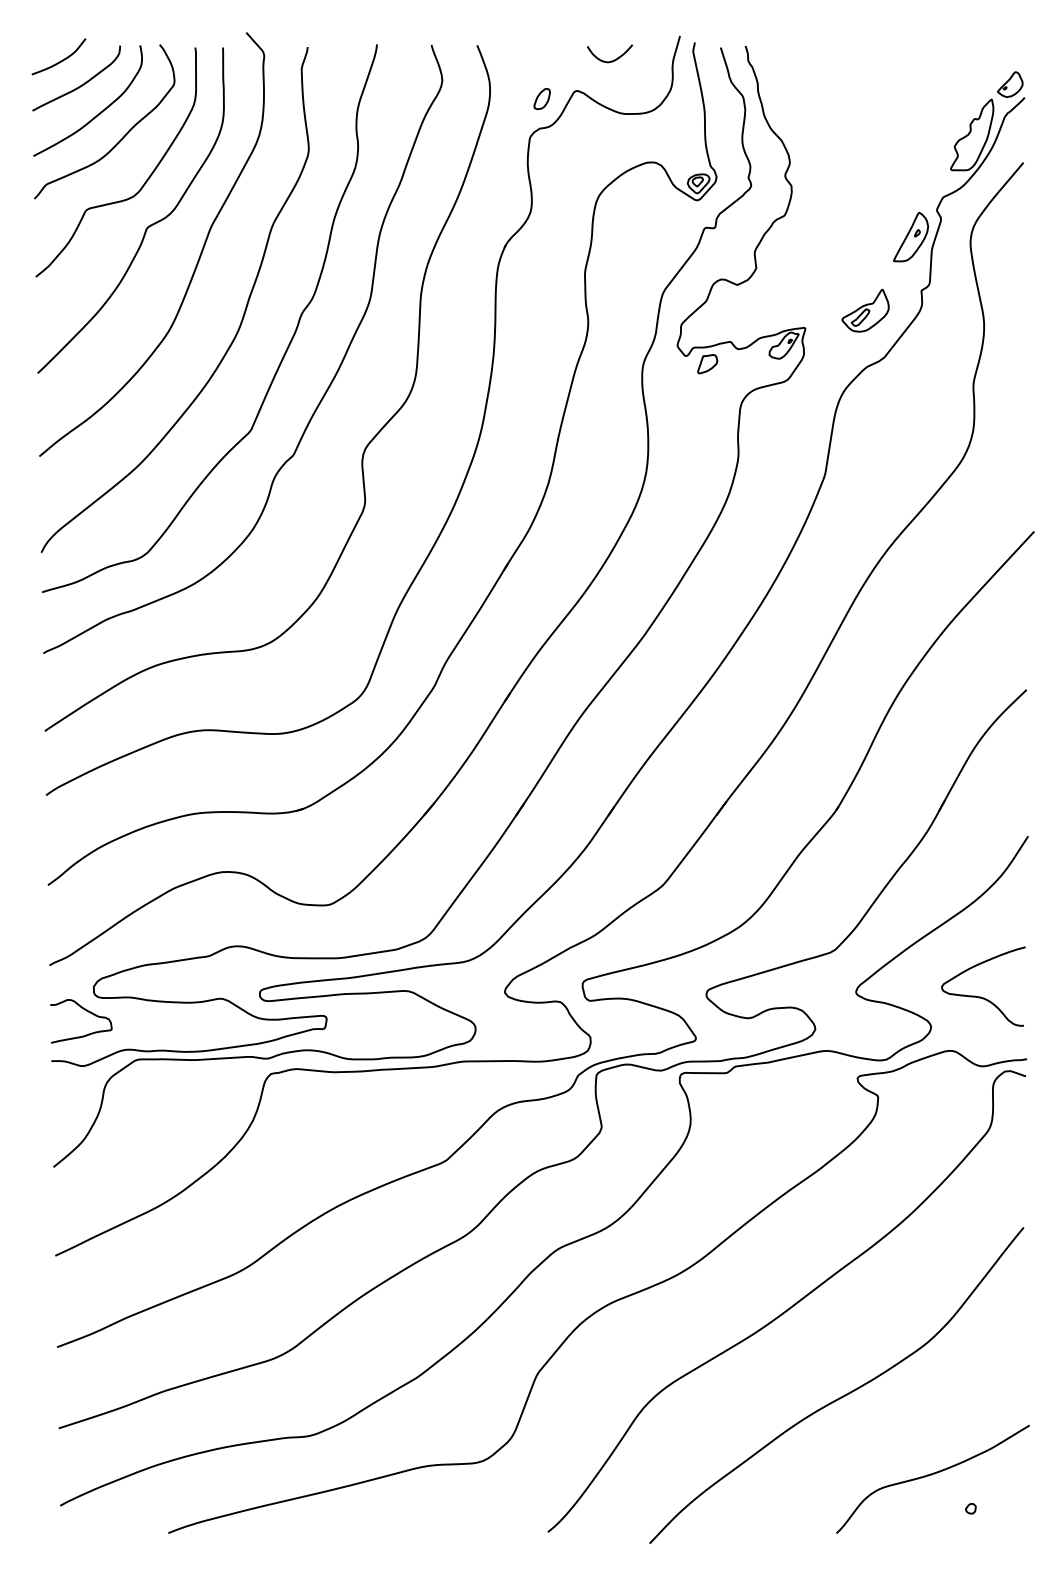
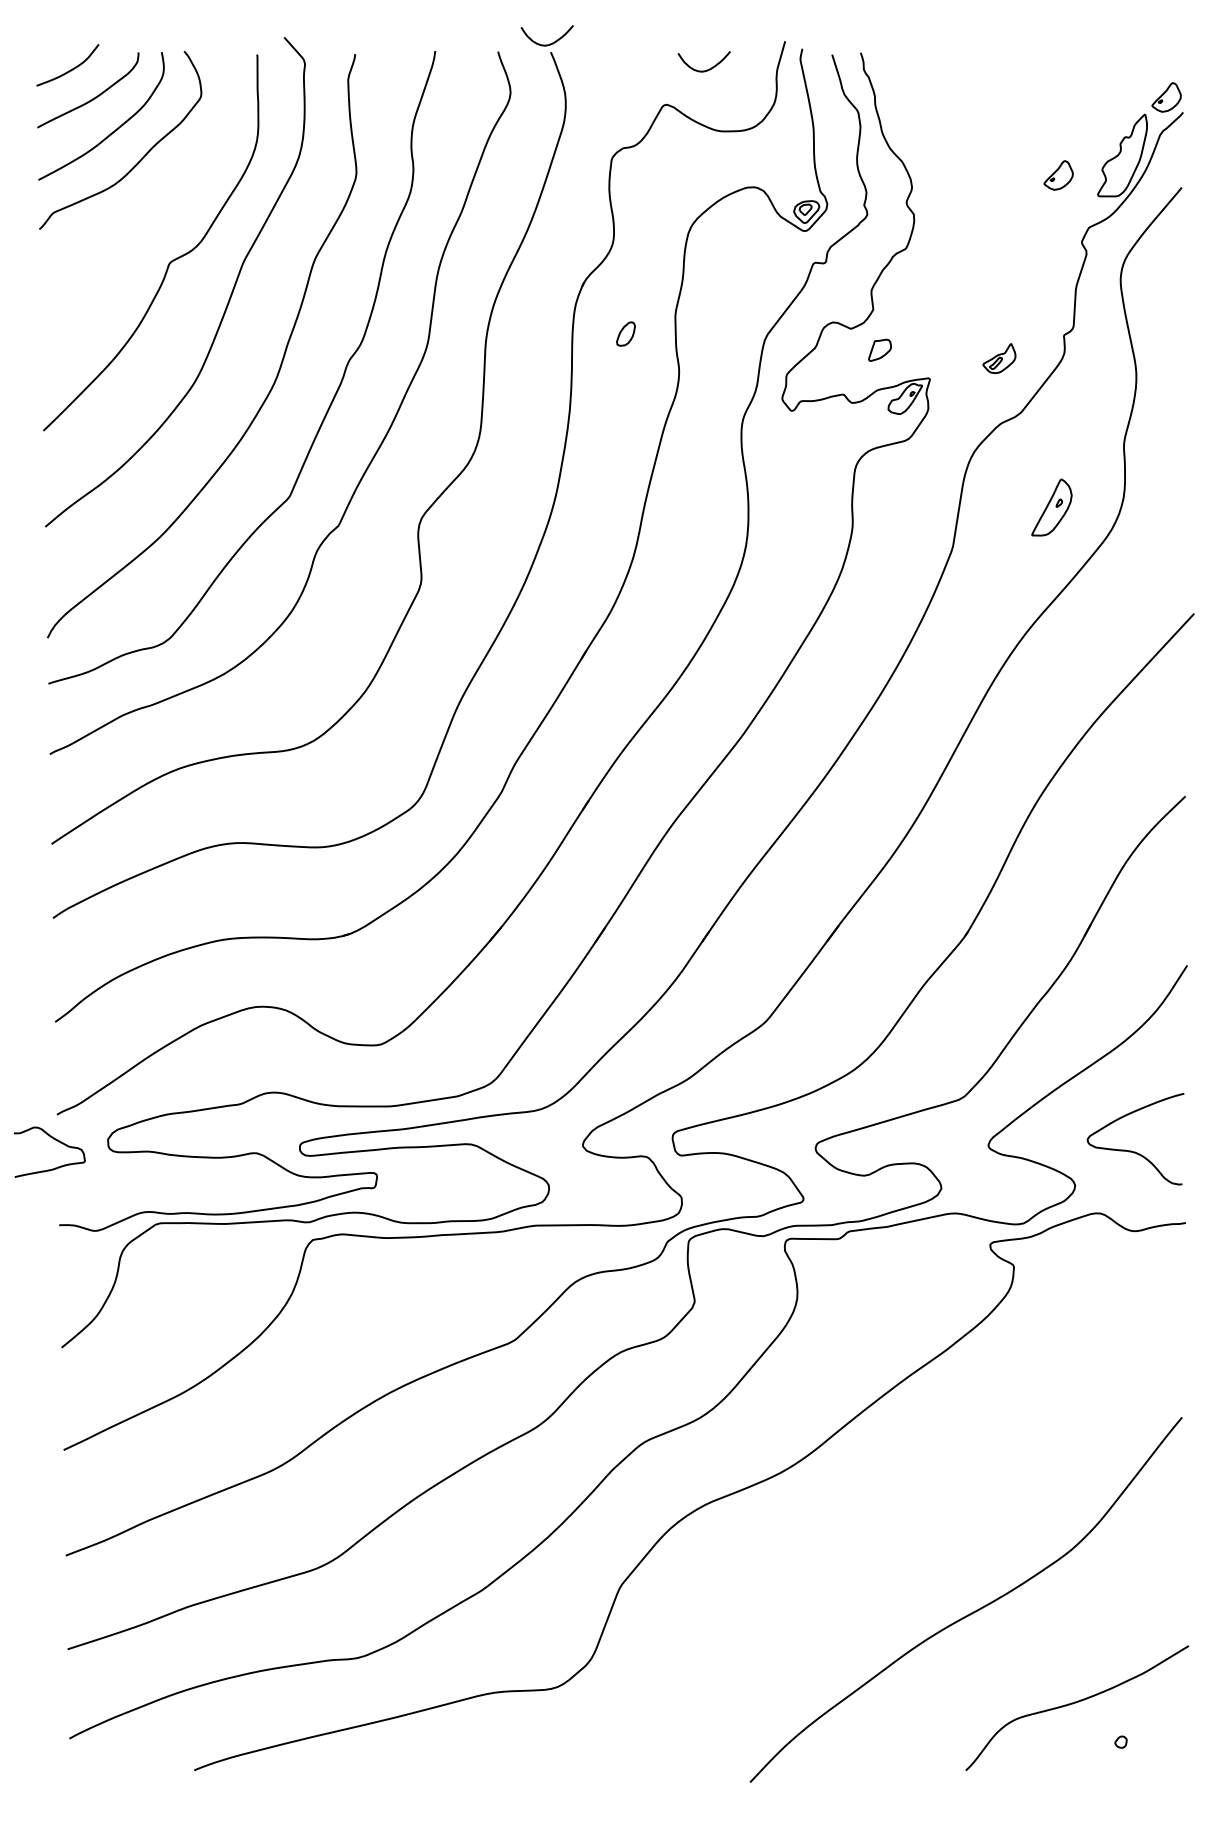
curve: (475, 37) -> (549, 43), added
part: (541, 98) -> (625, 333), moved
part: (916, 152) -> (1058, 175), added
curve: (145, 181) -> (167, 209), removed
part: (910, 237) -> (1051, 507), moved
part: (865, 310) -> (999, 358), size x0.6
part: (707, 363) -> (879, 349), moved
curve: (86, 1011) -> (55, 1140), moved
curve: (792, 1305) -> (914, 1507), removed

